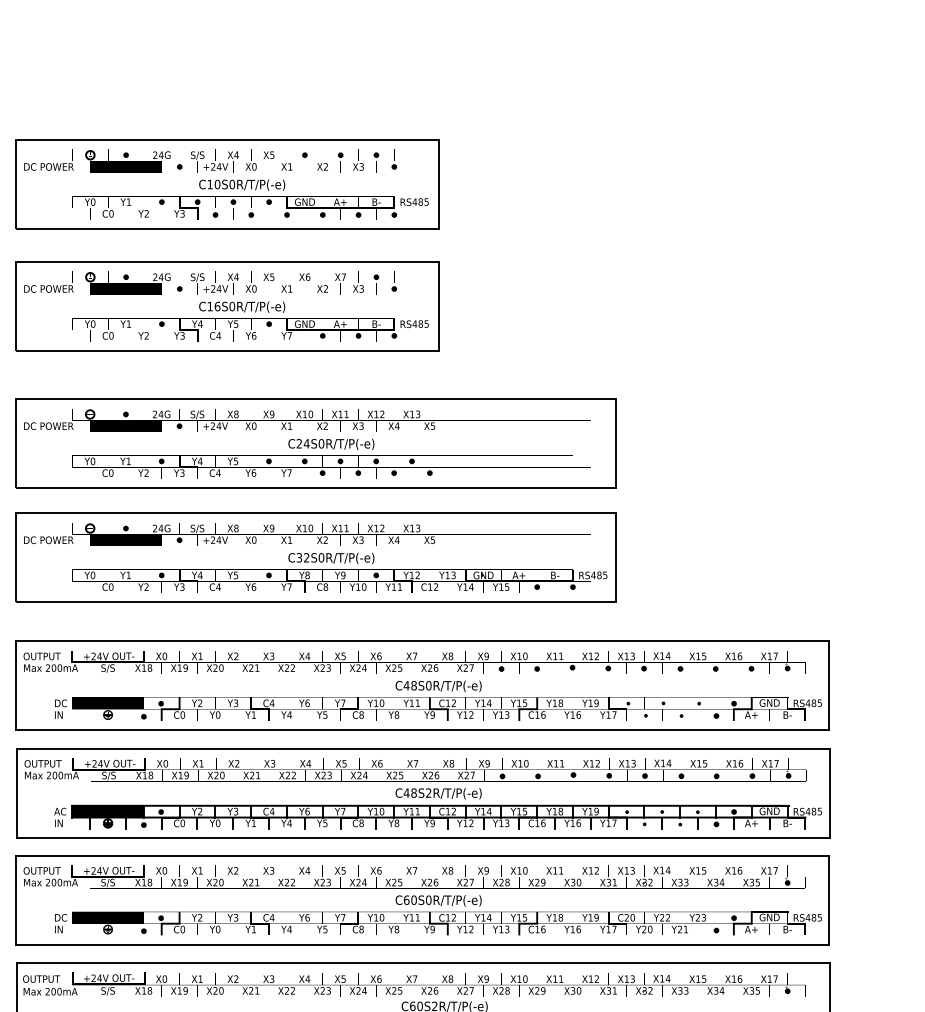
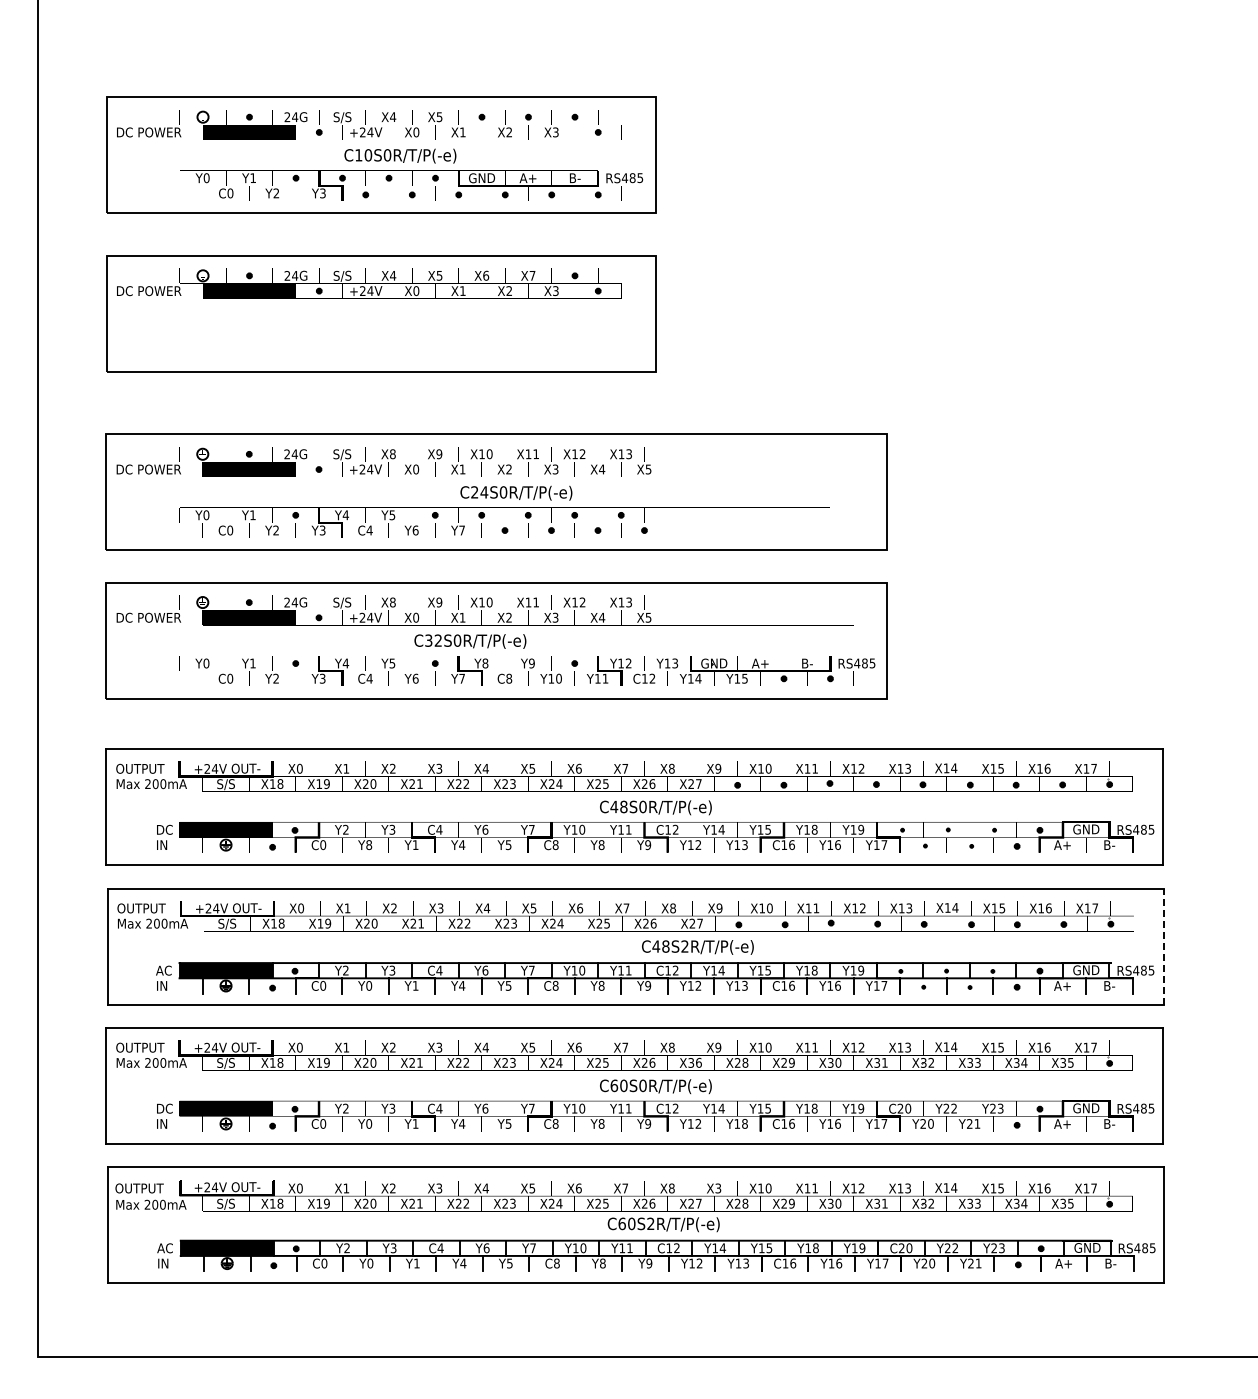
part: (250, 321) -> (411, 333), removed
text: (331, 558) -> (470, 641), moved
text: (218, 714) -> (369, 844), Y0 -> Y8
text: (438, 793) -> (697, 947), moved
line: (829, 793) -> (1164, 946), solid -> dashed
text: (468, 882) -> (694, 1062), X27 -> X36
text: (506, 929) -> (744, 1123), Y13 -> Y18
text: (486, 979) -> (718, 1188), X9 -> X3

